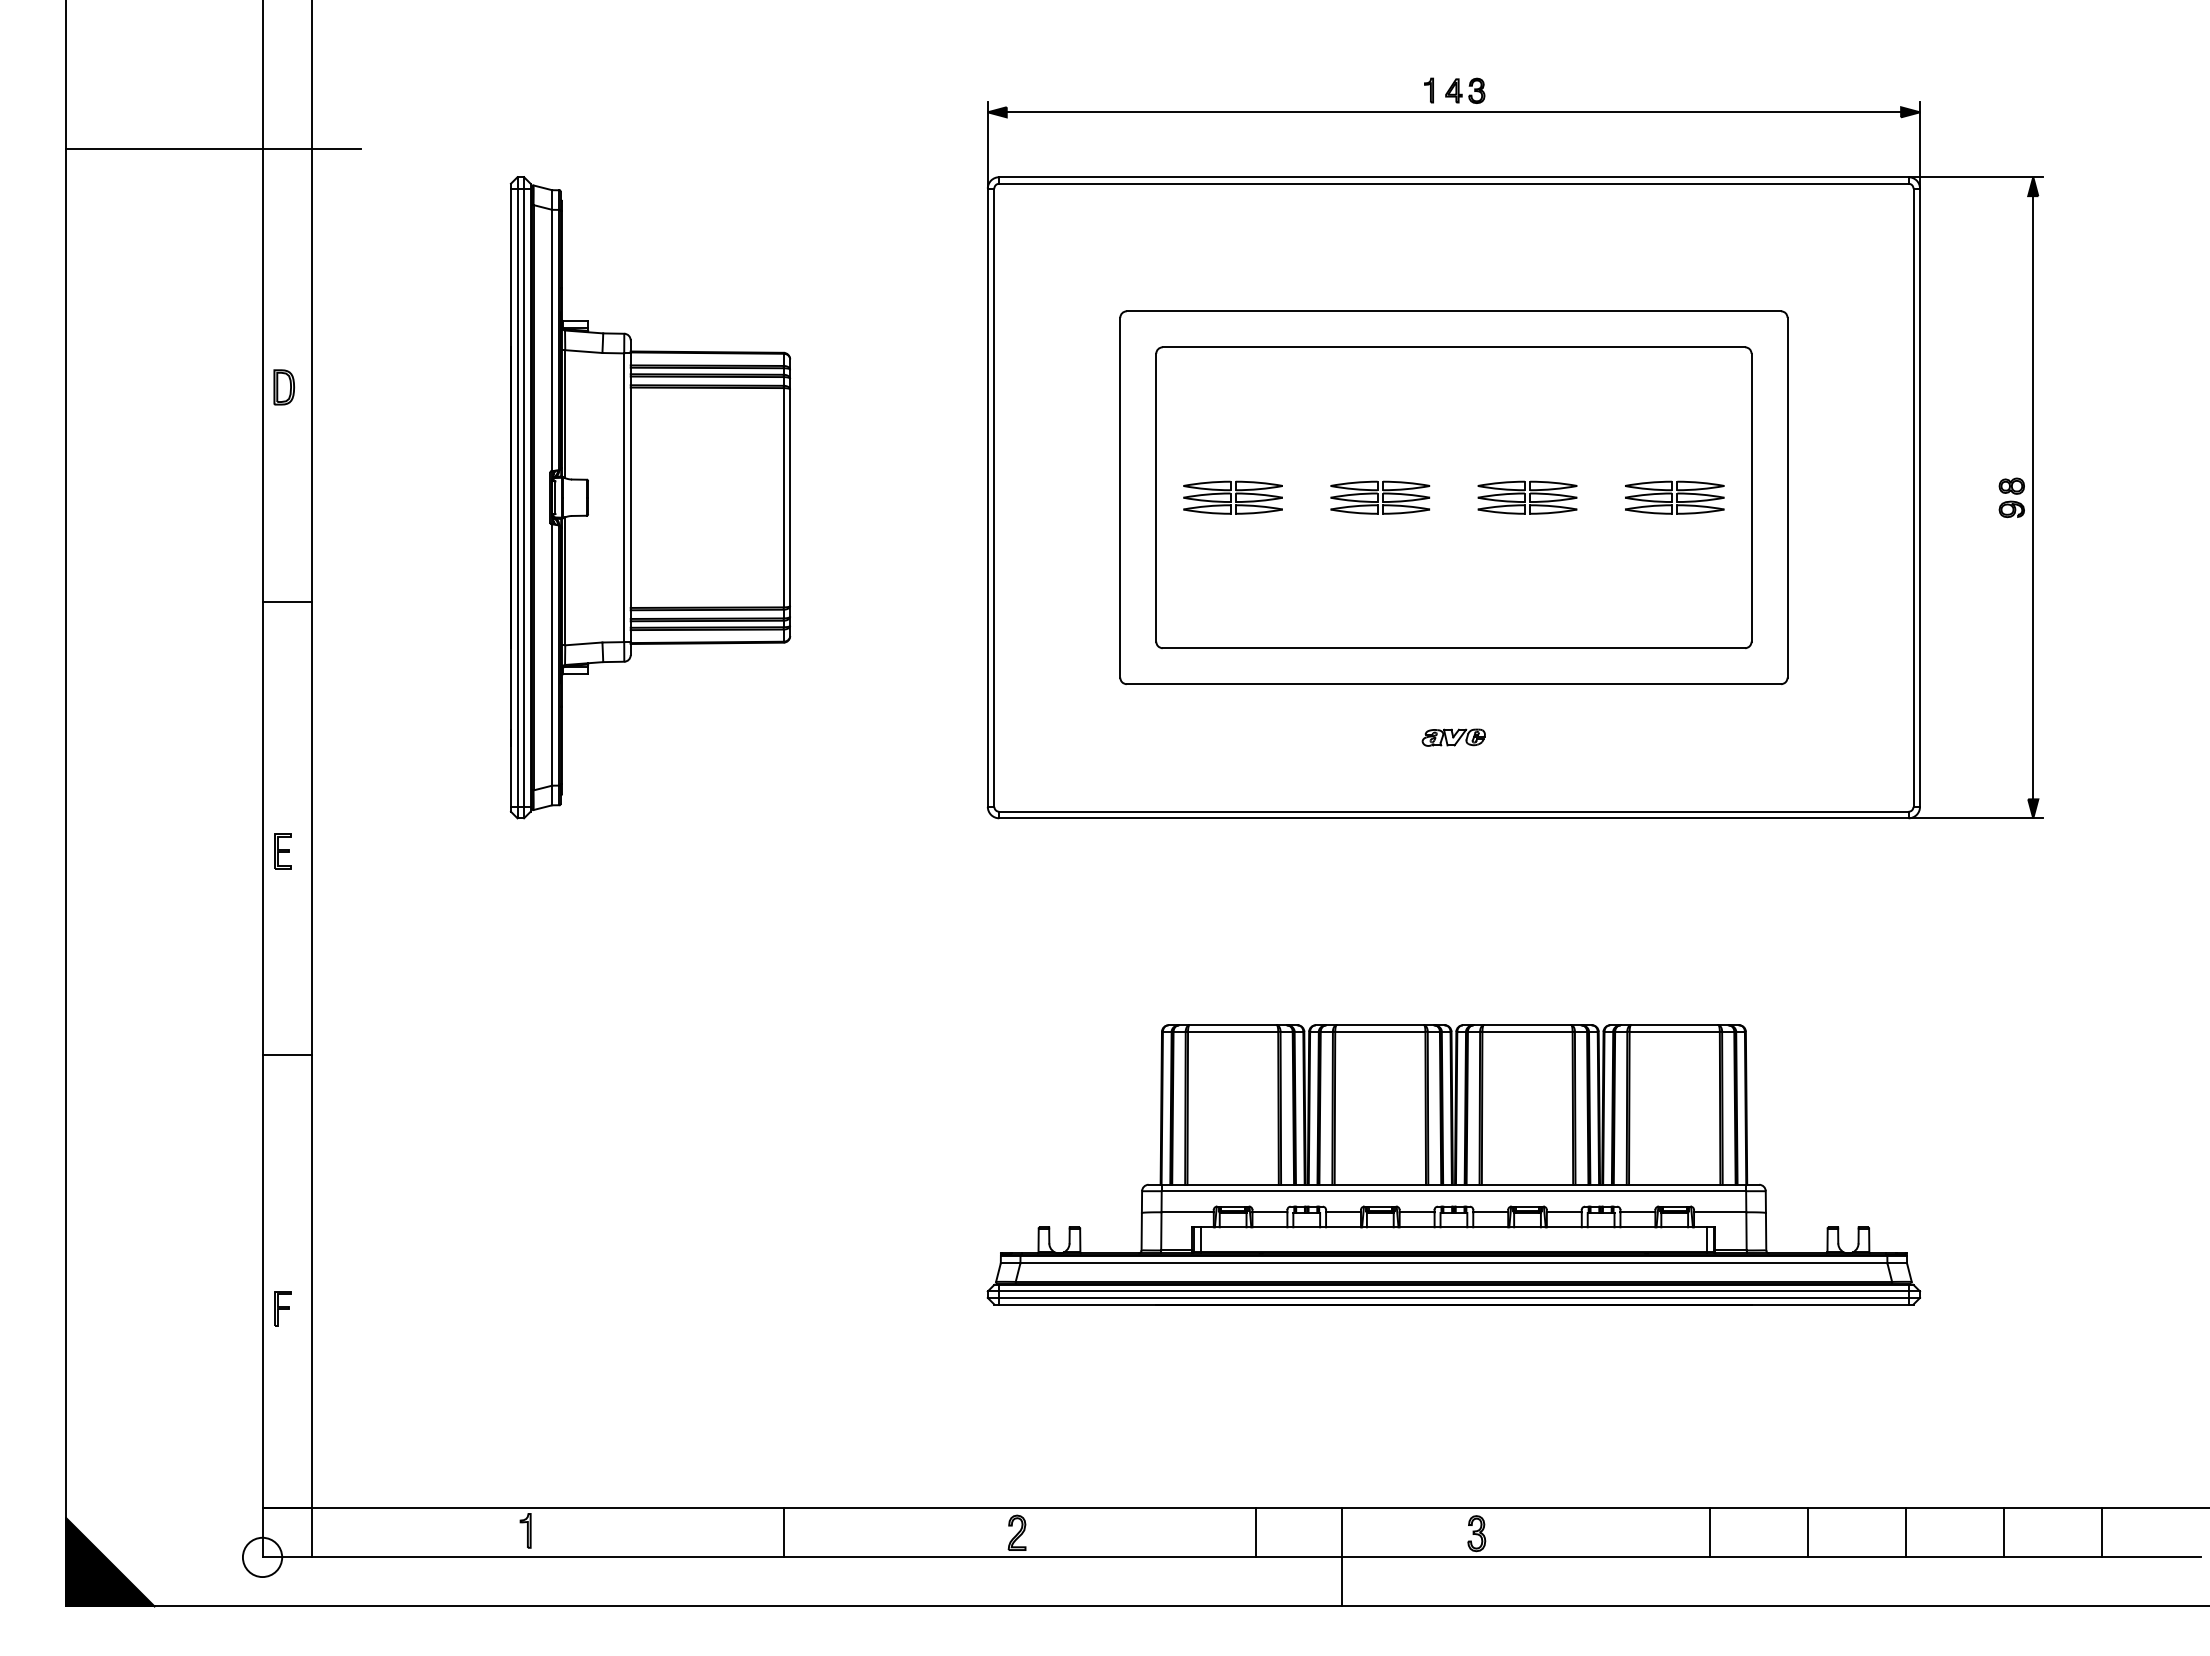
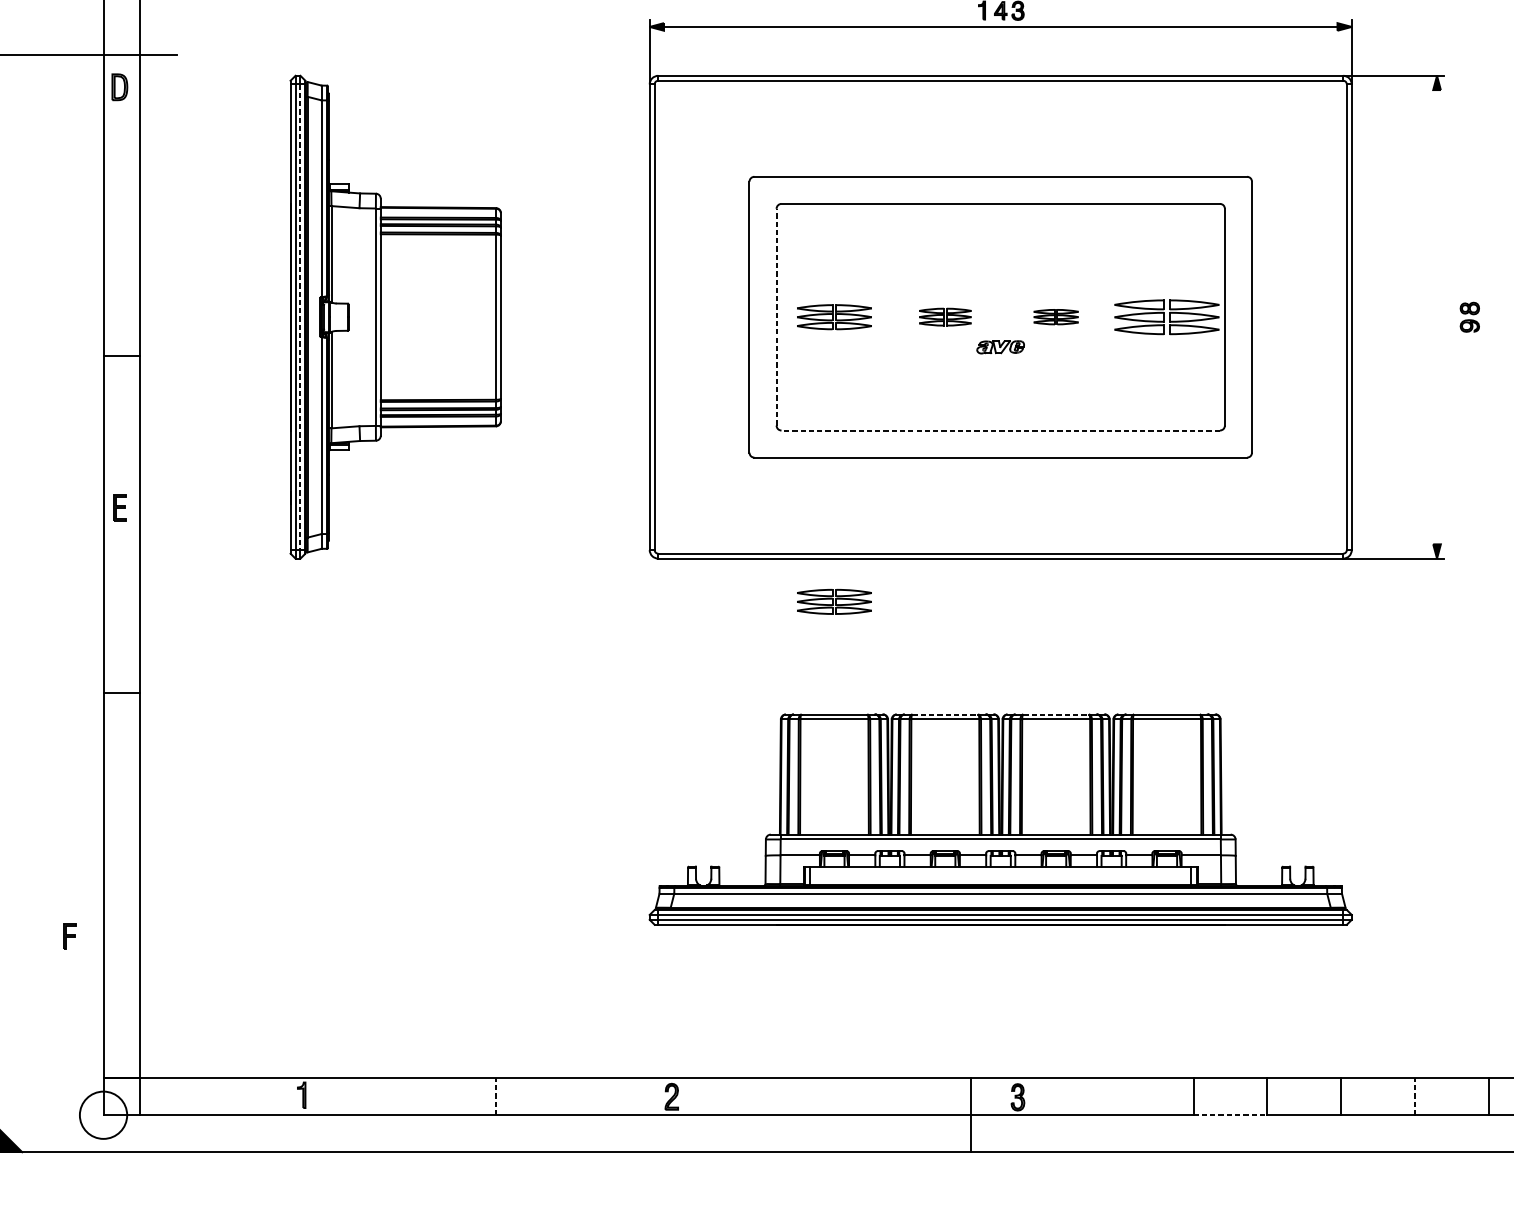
part: (283, 387) -> (119, 87), moved
line: (1156, 497) -> (776, 317), solid -> dashed
part: (1380, 497) -> (945, 317), size x0.7
part: (1527, 497) -> (1056, 317), size x0.6
part: (1674, 497) -> (1166, 317), size x1.4
part: (2011, 497) -> (1469, 317), moved
line: (2033, 497) -> (1437, 317), removed
line: (524, 498) -> (300, 317), solid -> dashed
line: (286, 602) -> (121, 356), moved
line: (1453, 648) -> (1000, 430), solid -> dashed
part: (1453, 737) -> (1000, 347), moved
part: (282, 851) -> (120, 507), moved
part: (1232, 875) -> (833, 601), added
line: (1380, 1025) -> (945, 714), solid -> dashed
line: (1527, 1025) -> (1056, 714), solid -> dashed
line: (286, 1055) -> (121, 693), moved
part: (282, 1308) -> (69, 936), moved
line: (783, 1532) -> (495, 1096), solid -> dashed
line: (1256, 1532) -> (852, 1096), removed
line: (2004, 1532) -> (1415, 1096), solid -> dashed
circle: (262, 1557) -> (103, 1115), size x1.6
line: (1341, 1557) -> (970, 1115), moved
line: (1759, 1557) -> (1230, 1115), solid -> dashed

